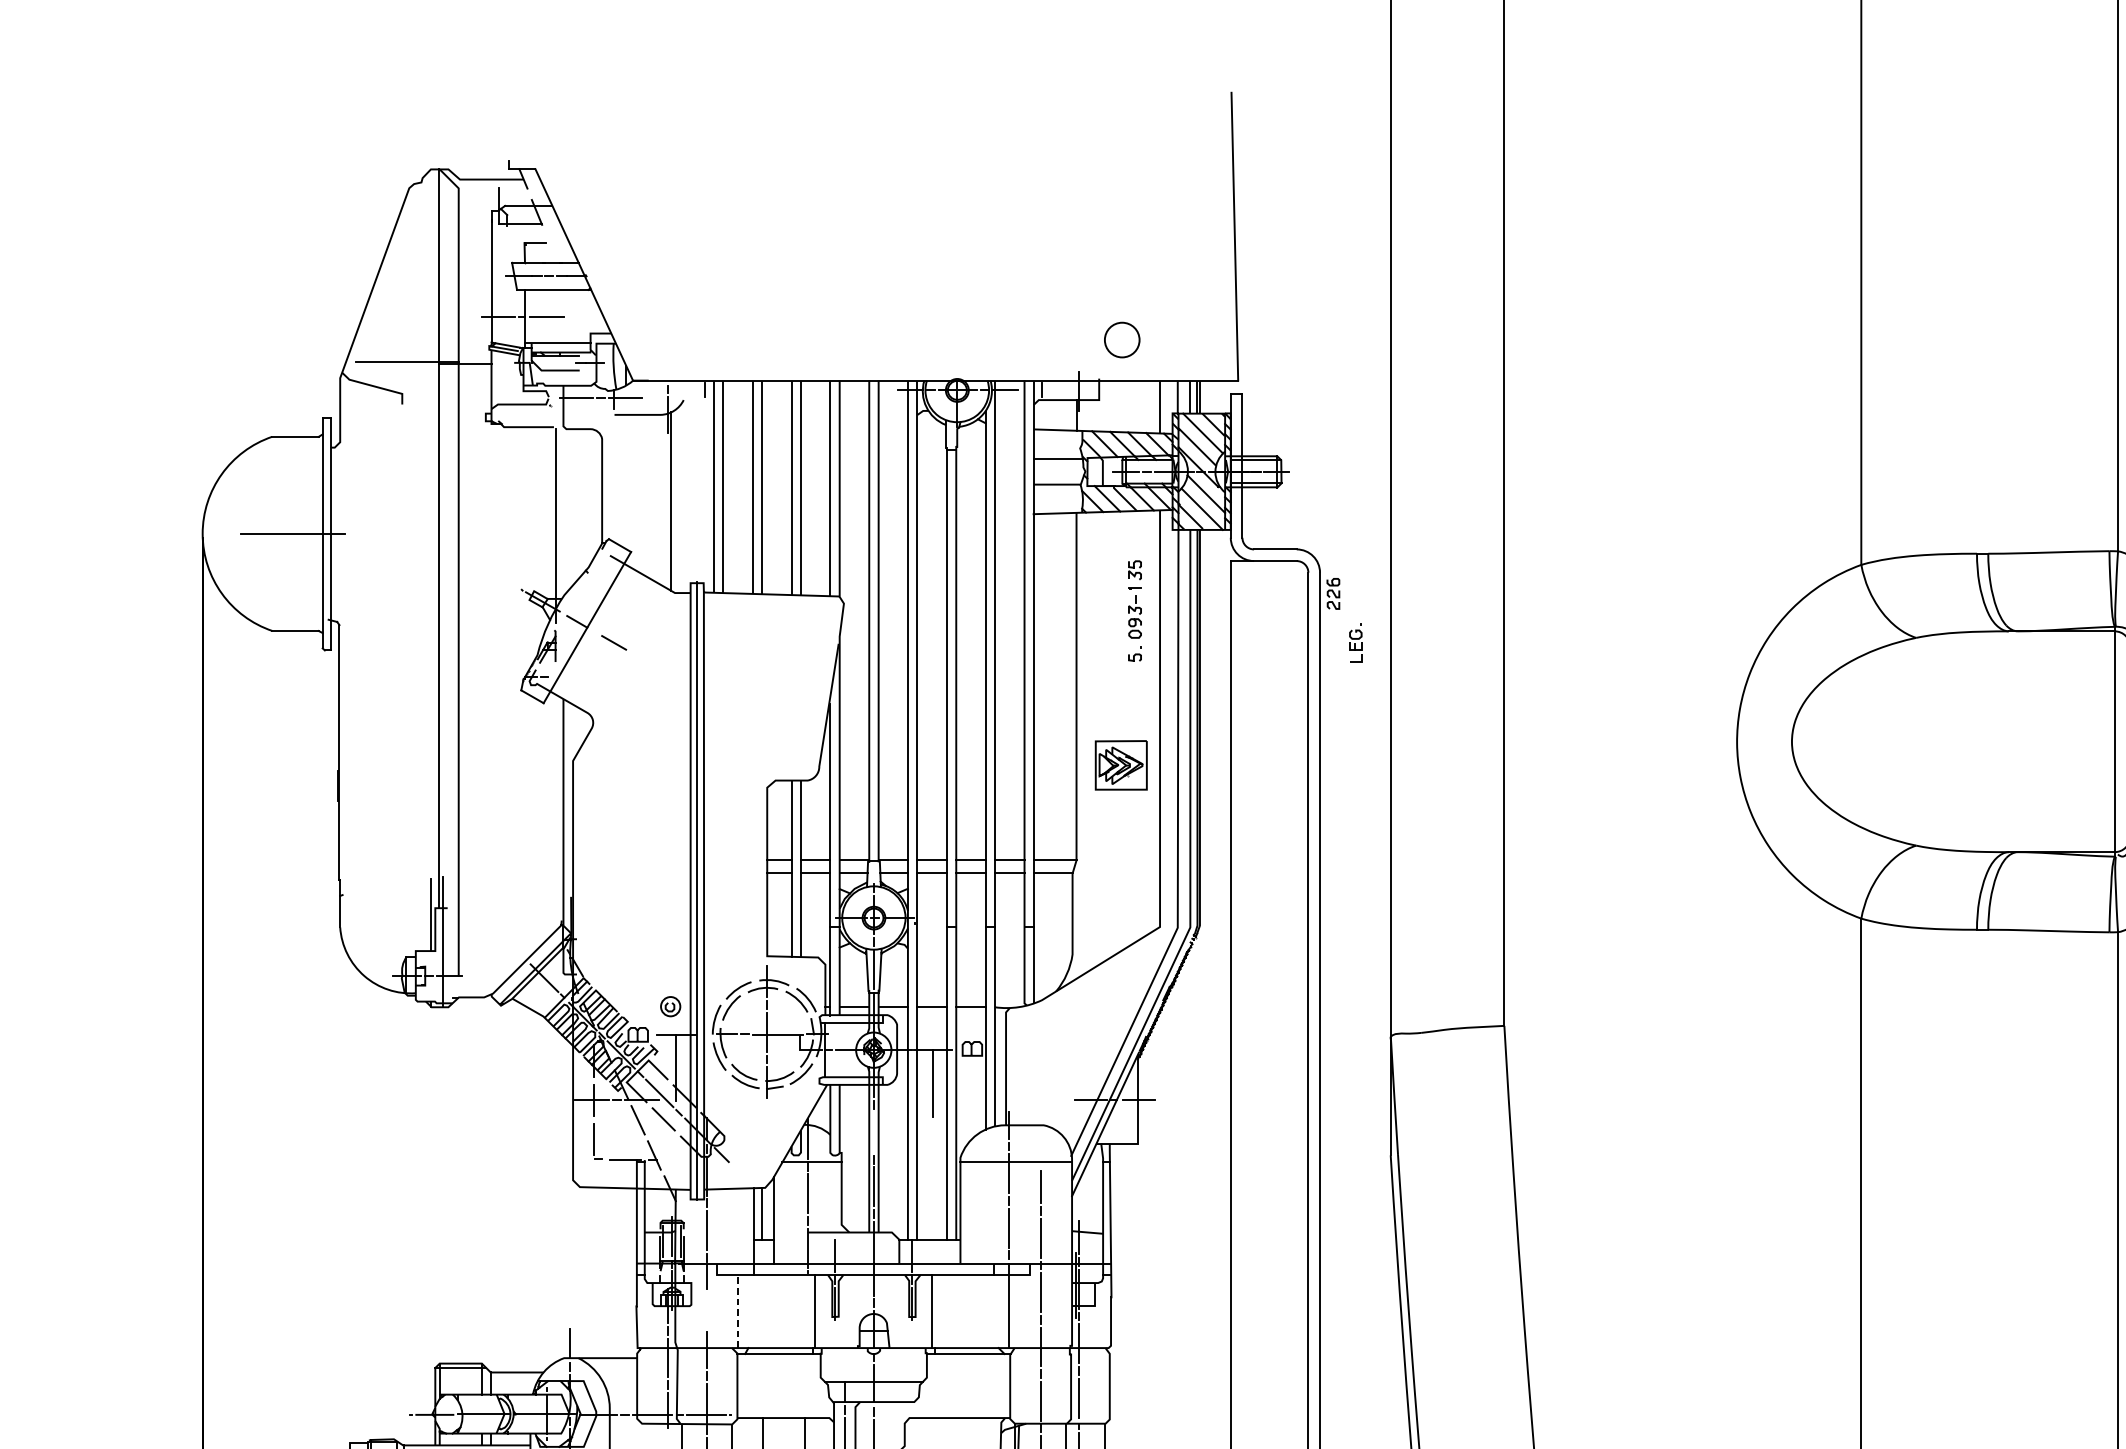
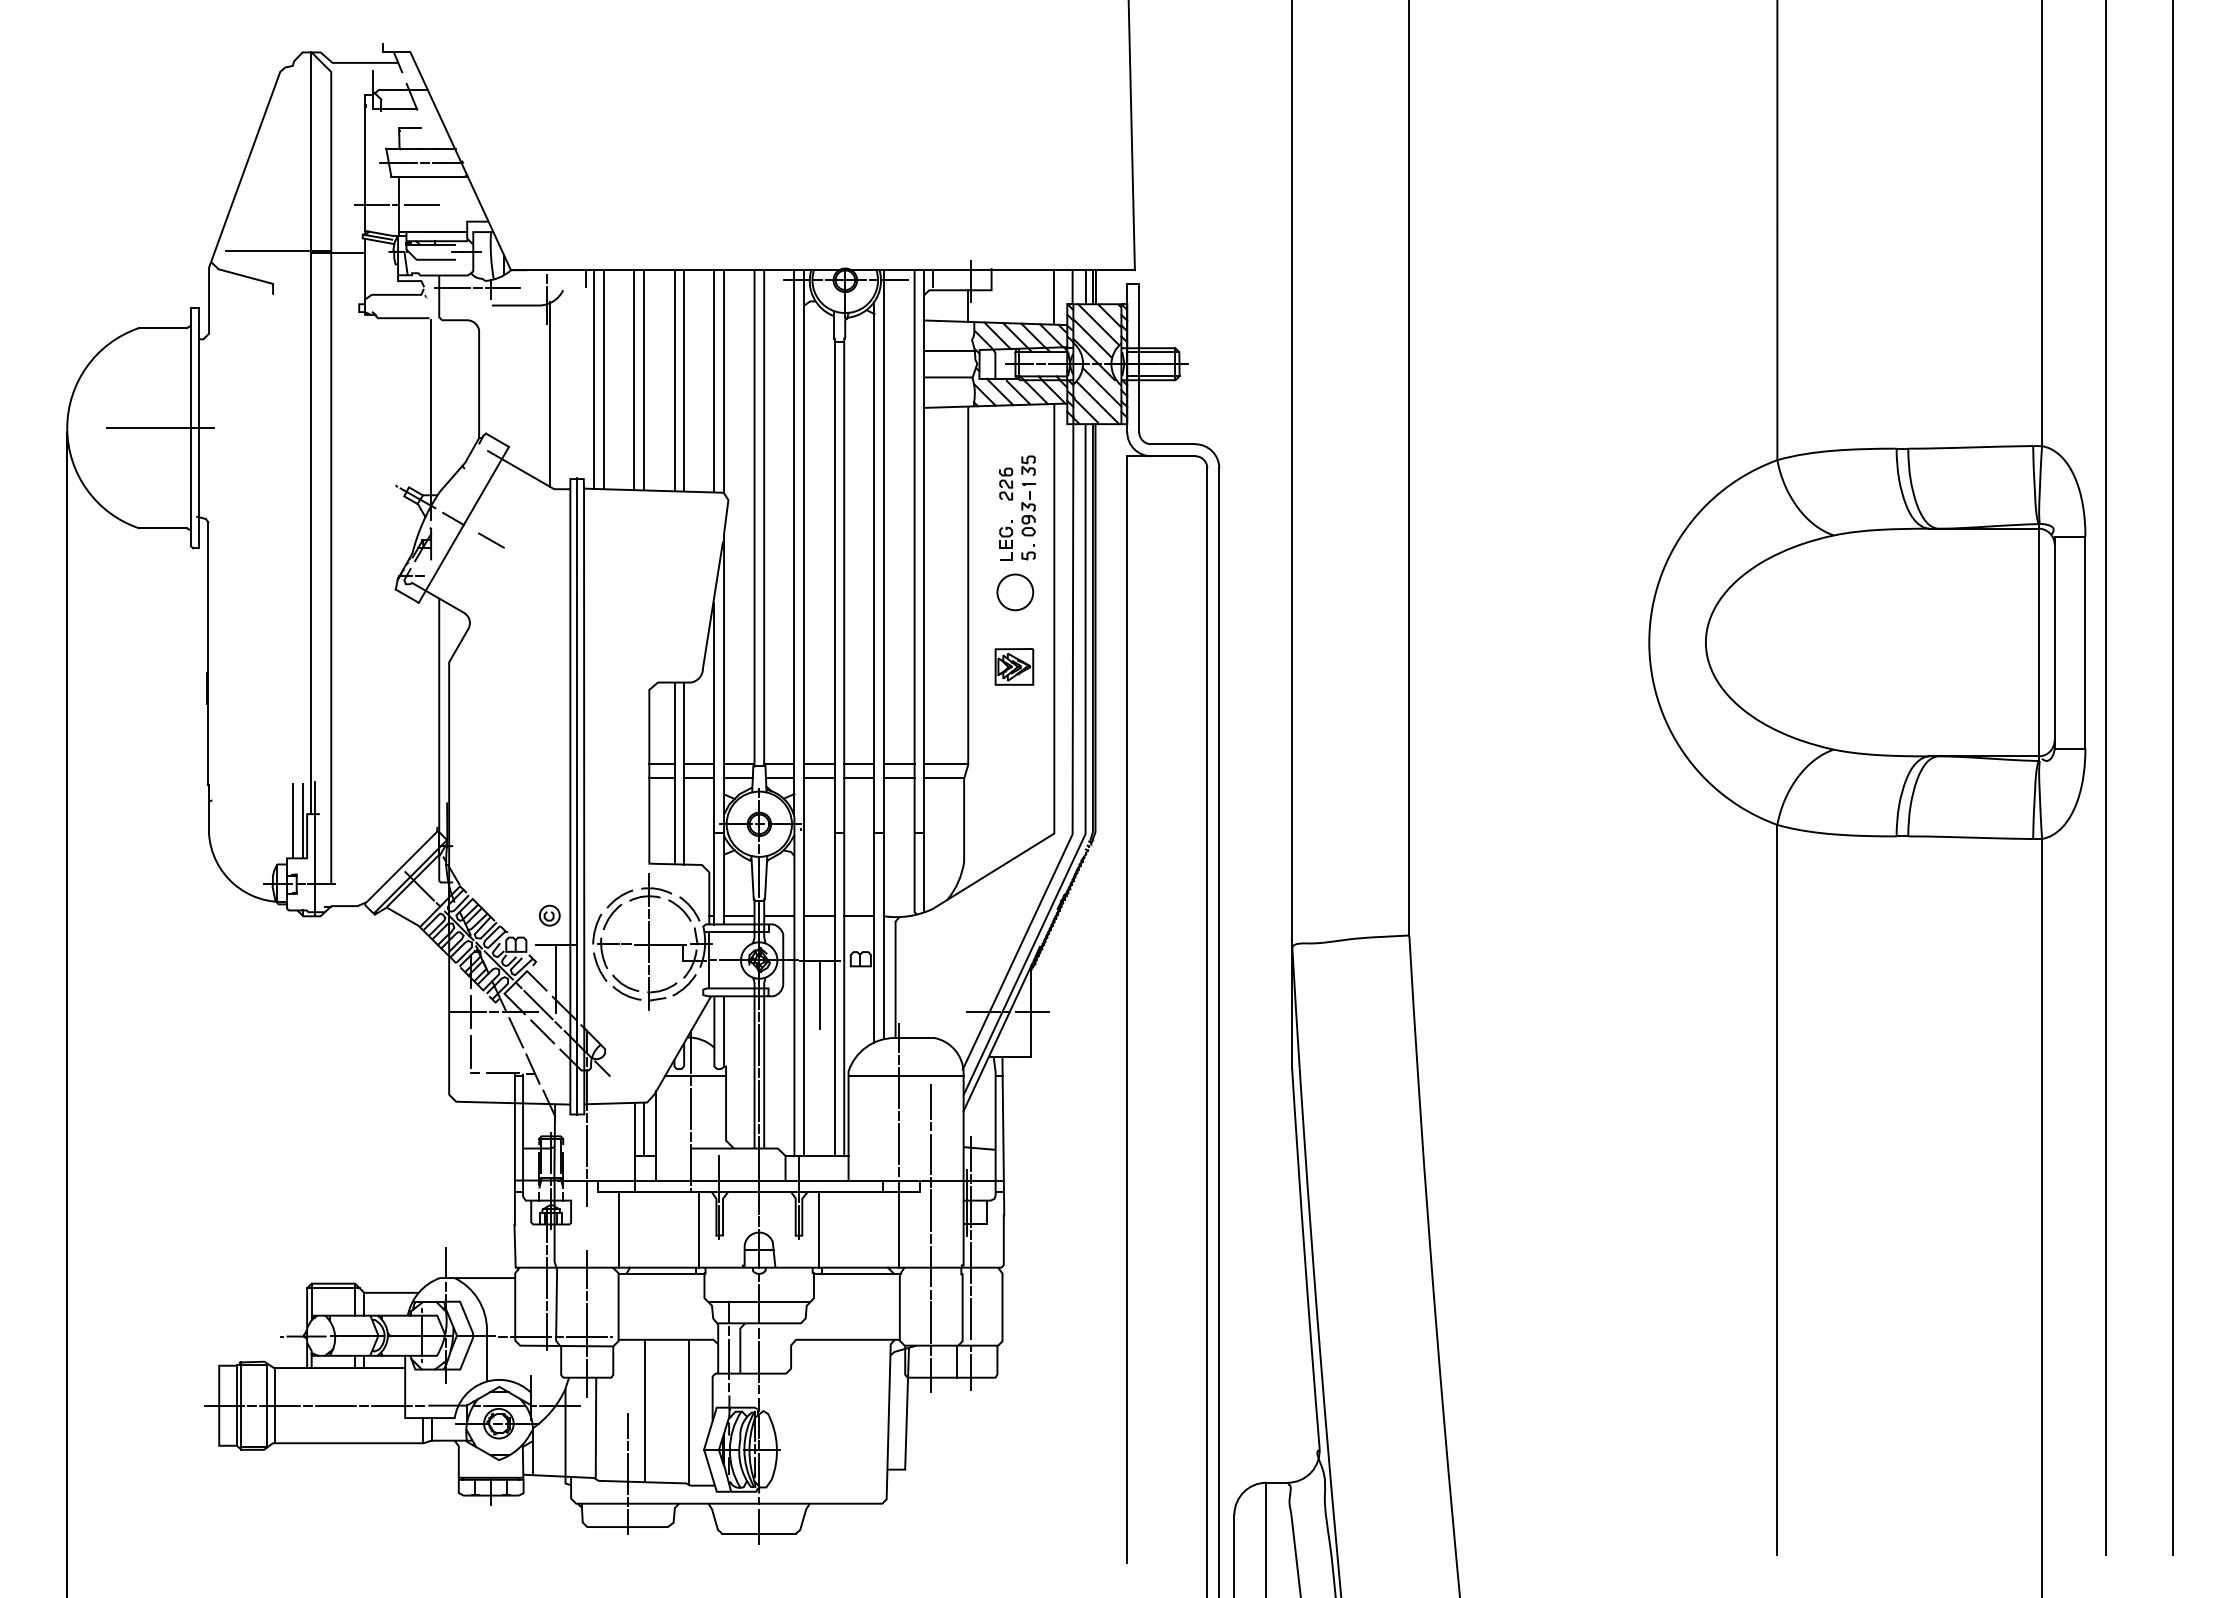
circle: (1122, 340) -> (1015, 592), moved
part: (1333, 593) -> (1006, 483), moved
part: (1356, 642) -> (1006, 540), moved
part: (1121, 764) -> (1014, 666), size x0.71
line: (422, 915) -> (293, 821), added
line: (874, 1132) -> (759, 1045), added
line: (738, 1312) -> (619, 1230), dashed -> solid

